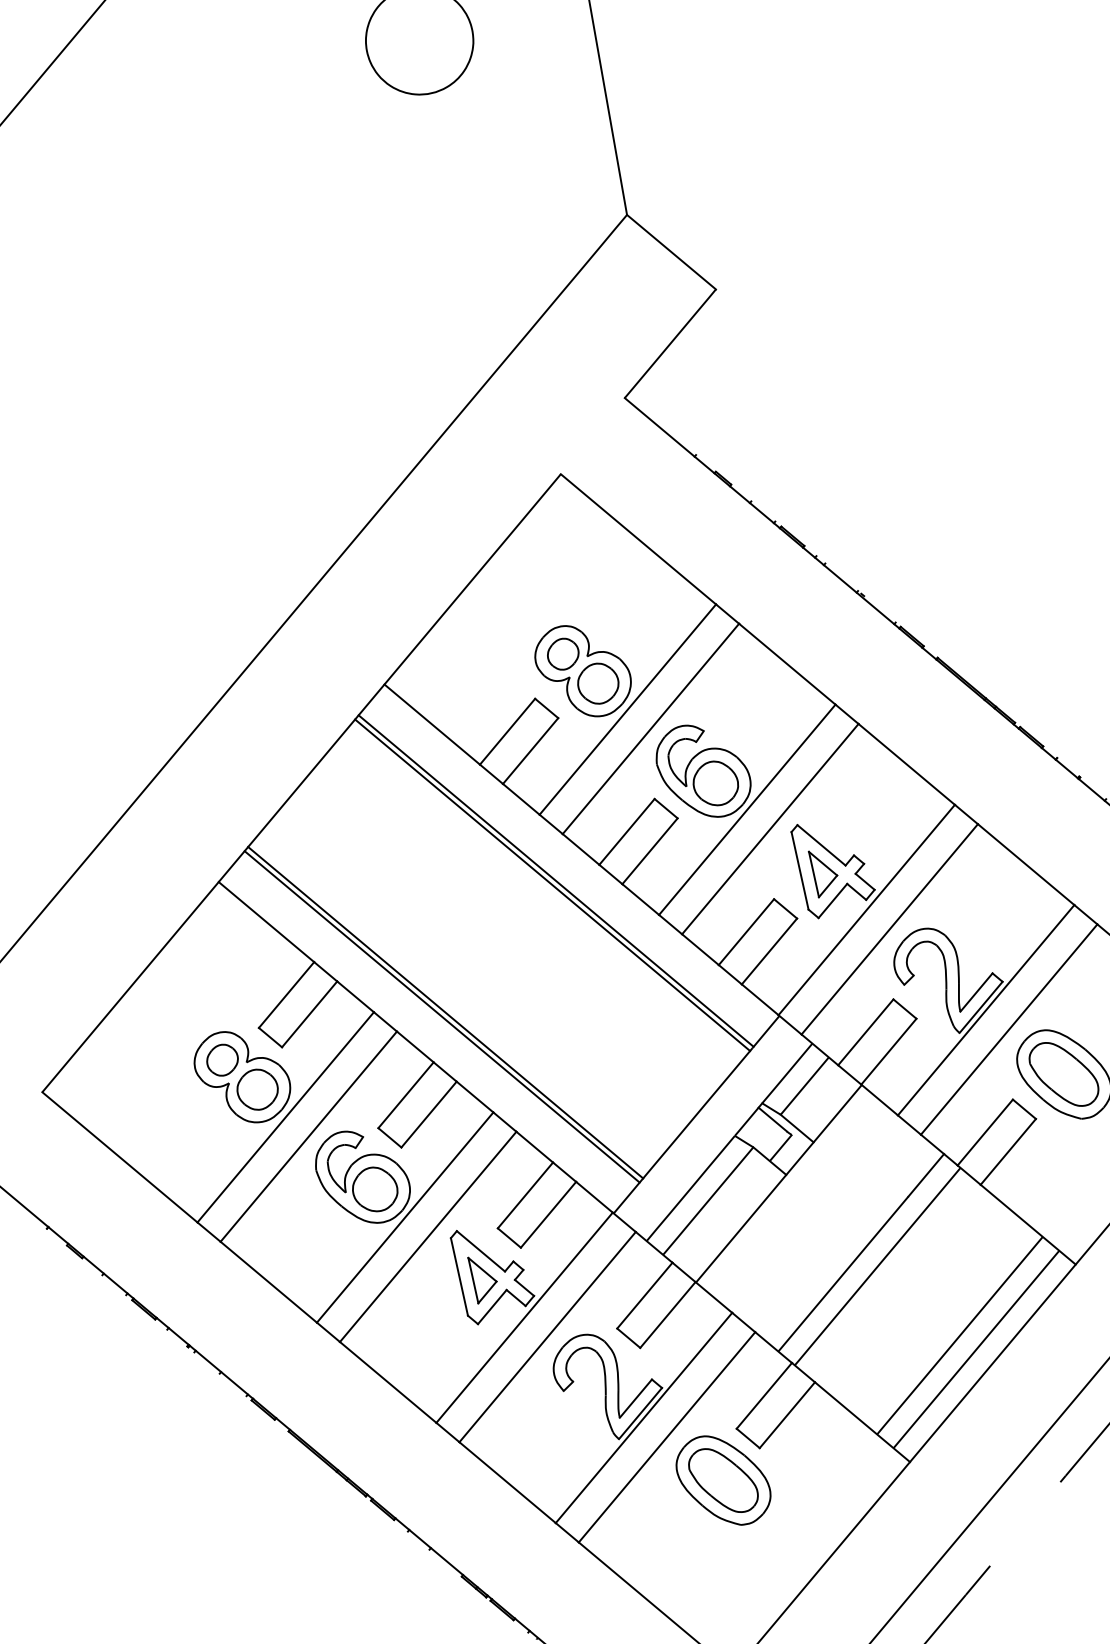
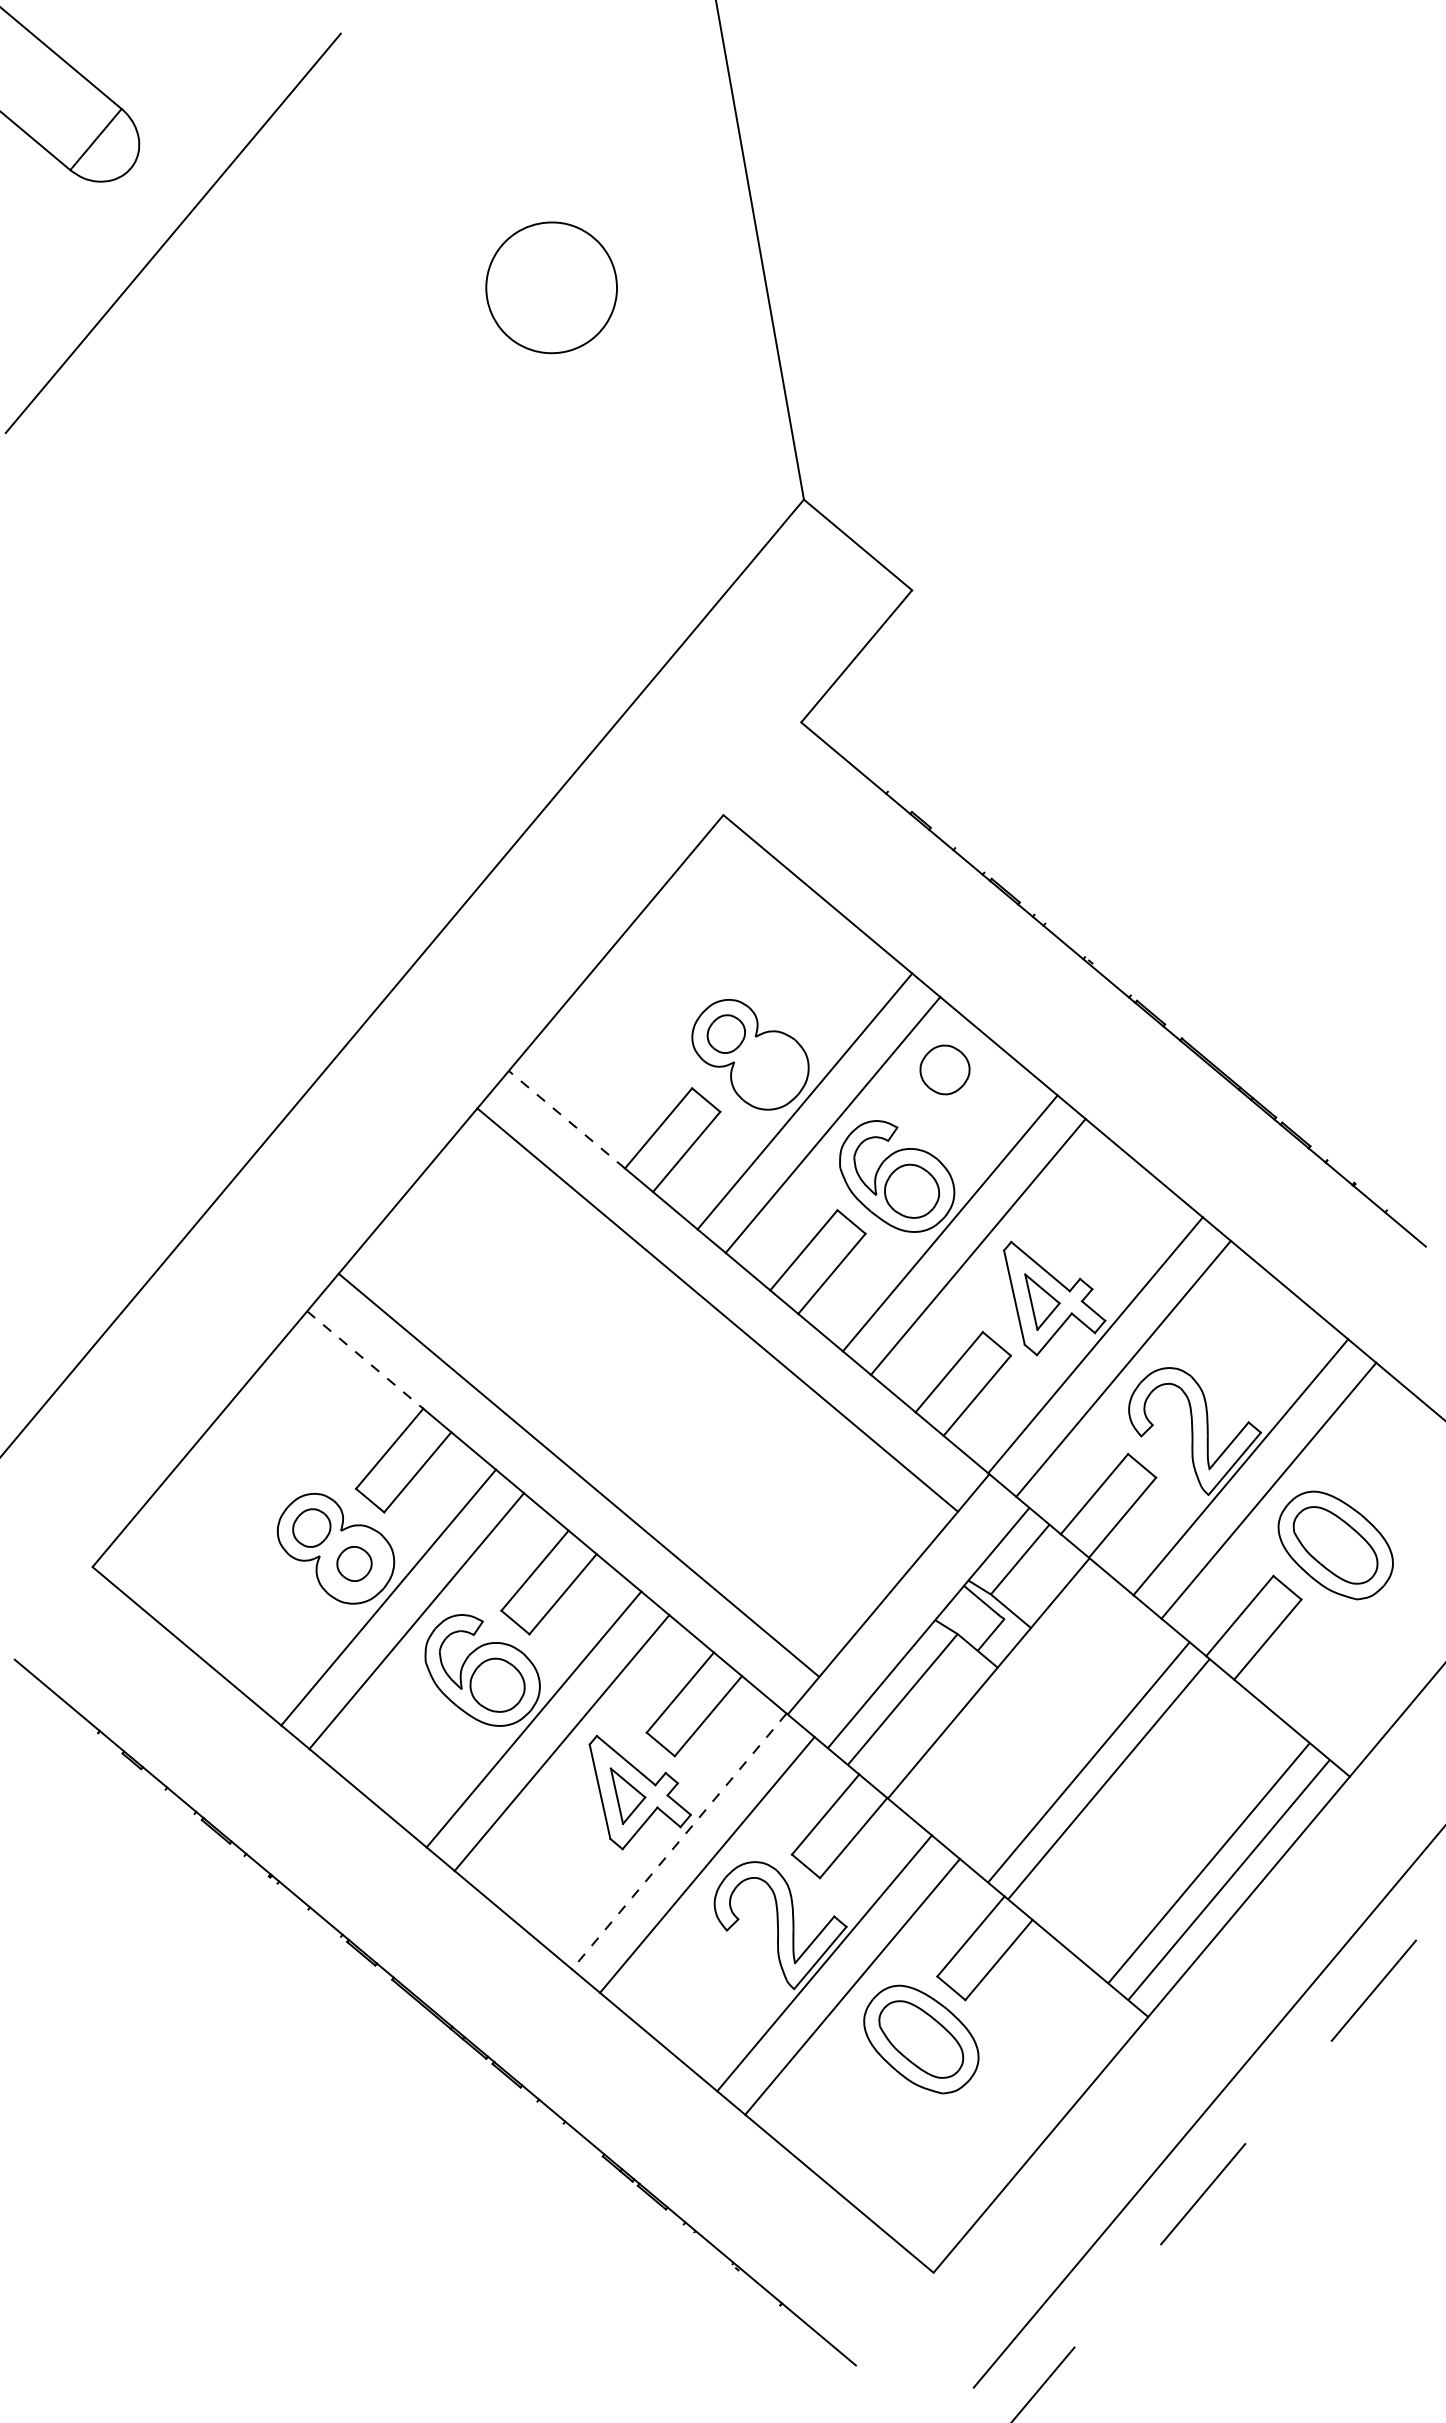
part: (597, 683) -> (944, 1069), moved
line: (431, 724) -> (566, 1119), solid -> dashed
line: (552, 884) -> (713, 1314), removed
line: (266, 922) -> (365, 1360), solid -> dashed
line: (445, 1012) -> (582, 1469), removed
part: (257, 1089) -> (354, 1563), size x0.7
line: (524, 1317) -> (679, 1841), solid -> dashed

